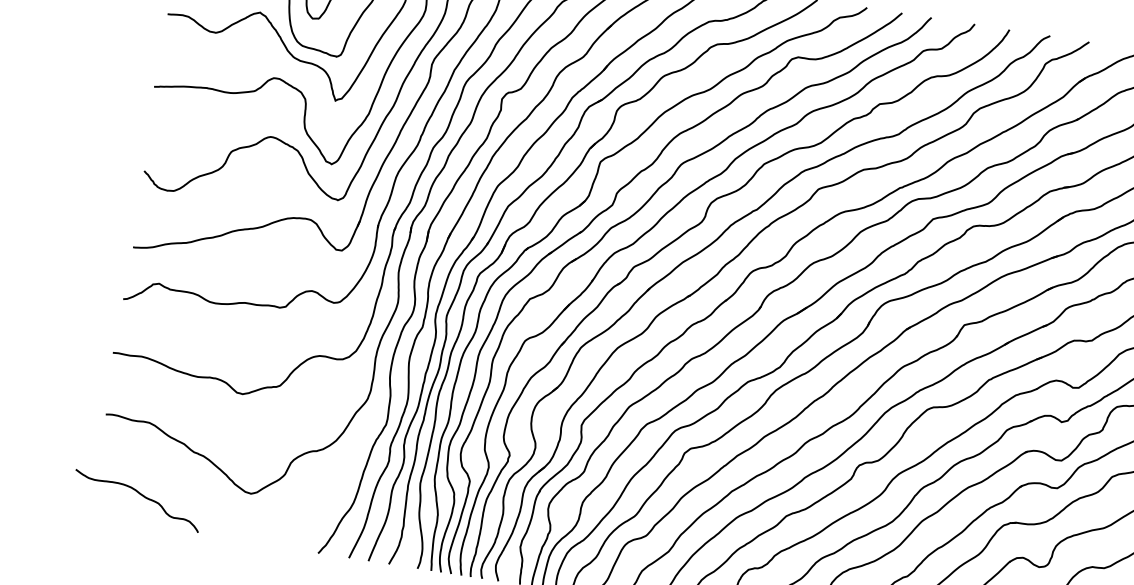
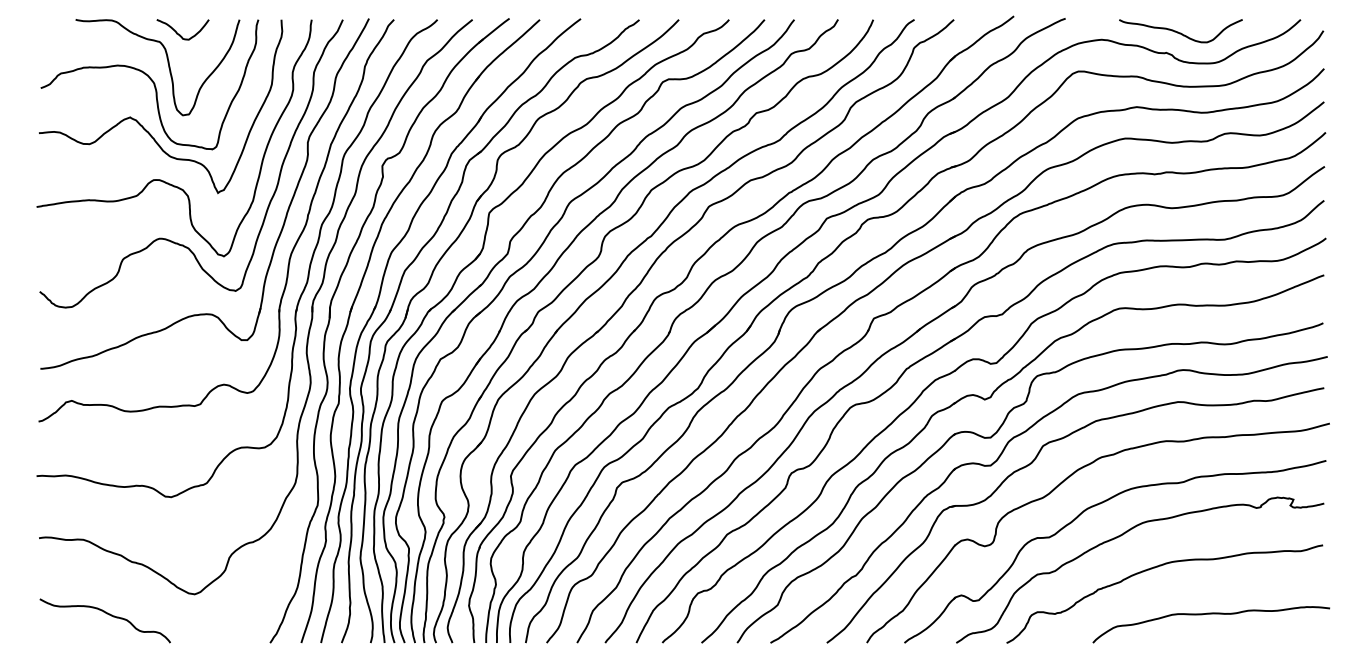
curve: (140, 495) -> (107, 614), moved

